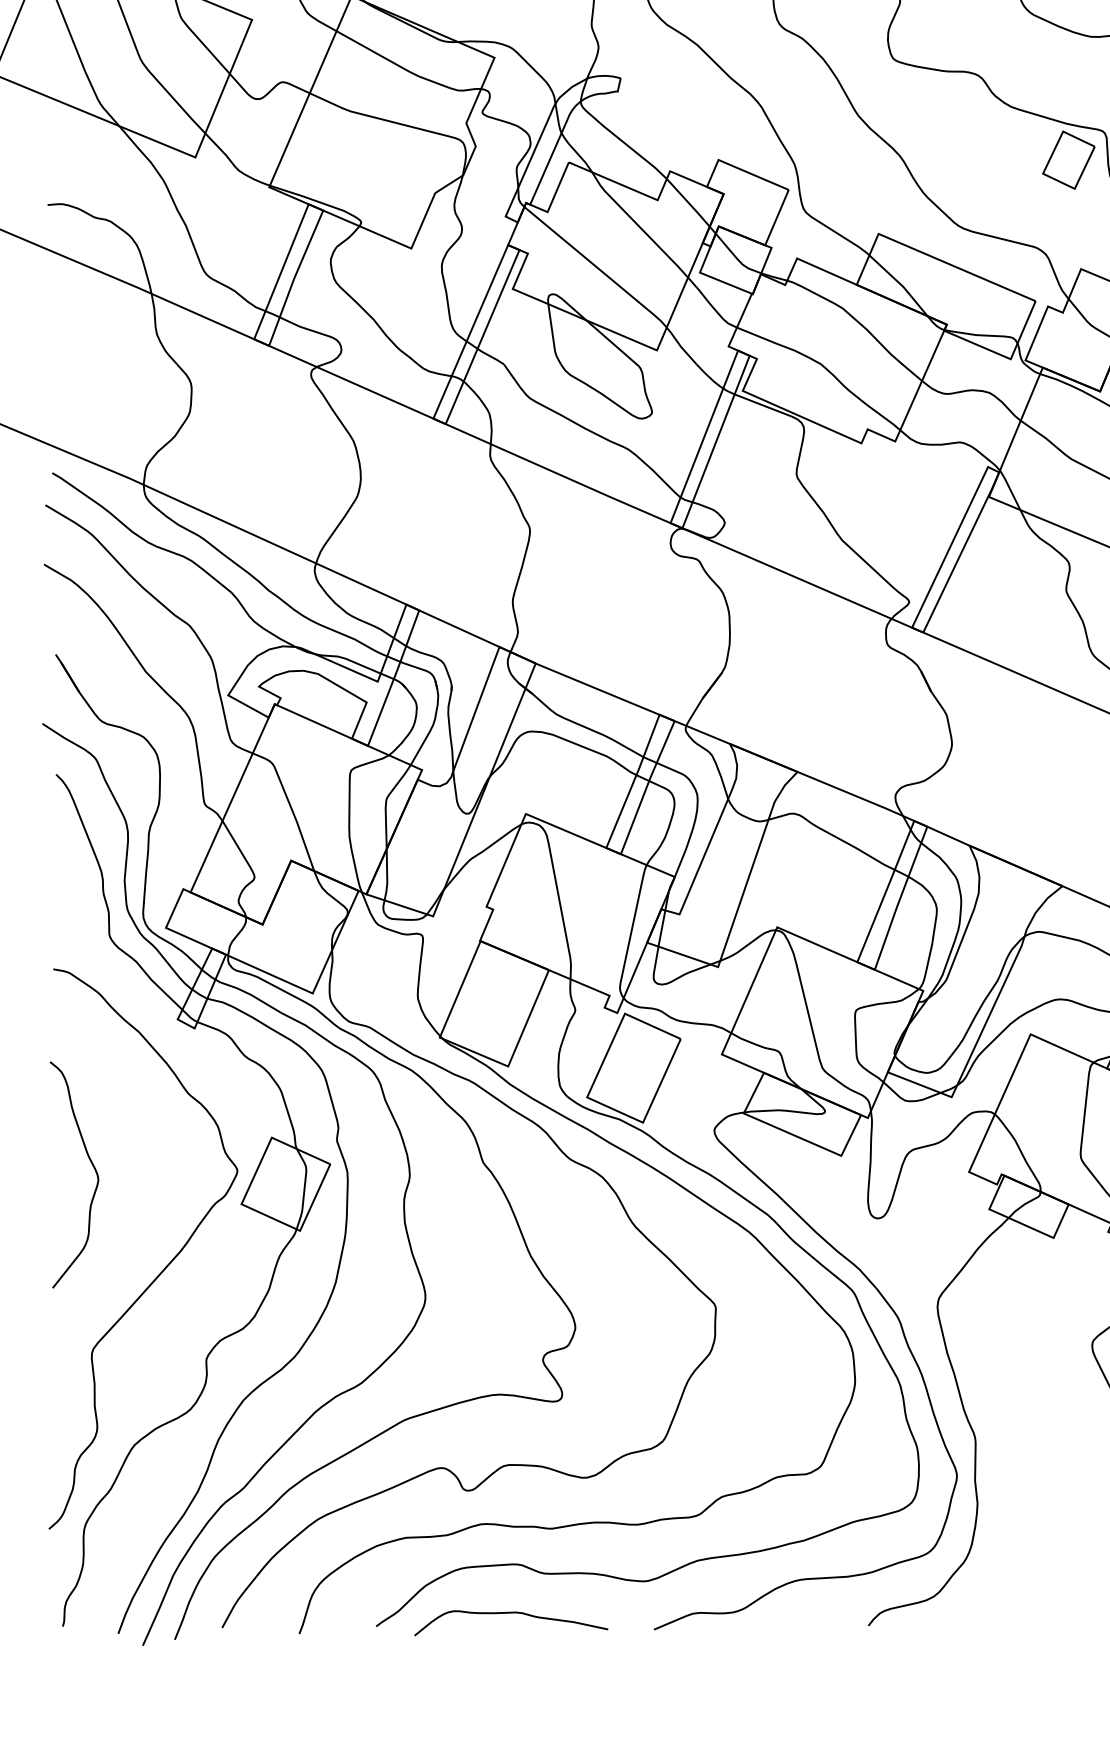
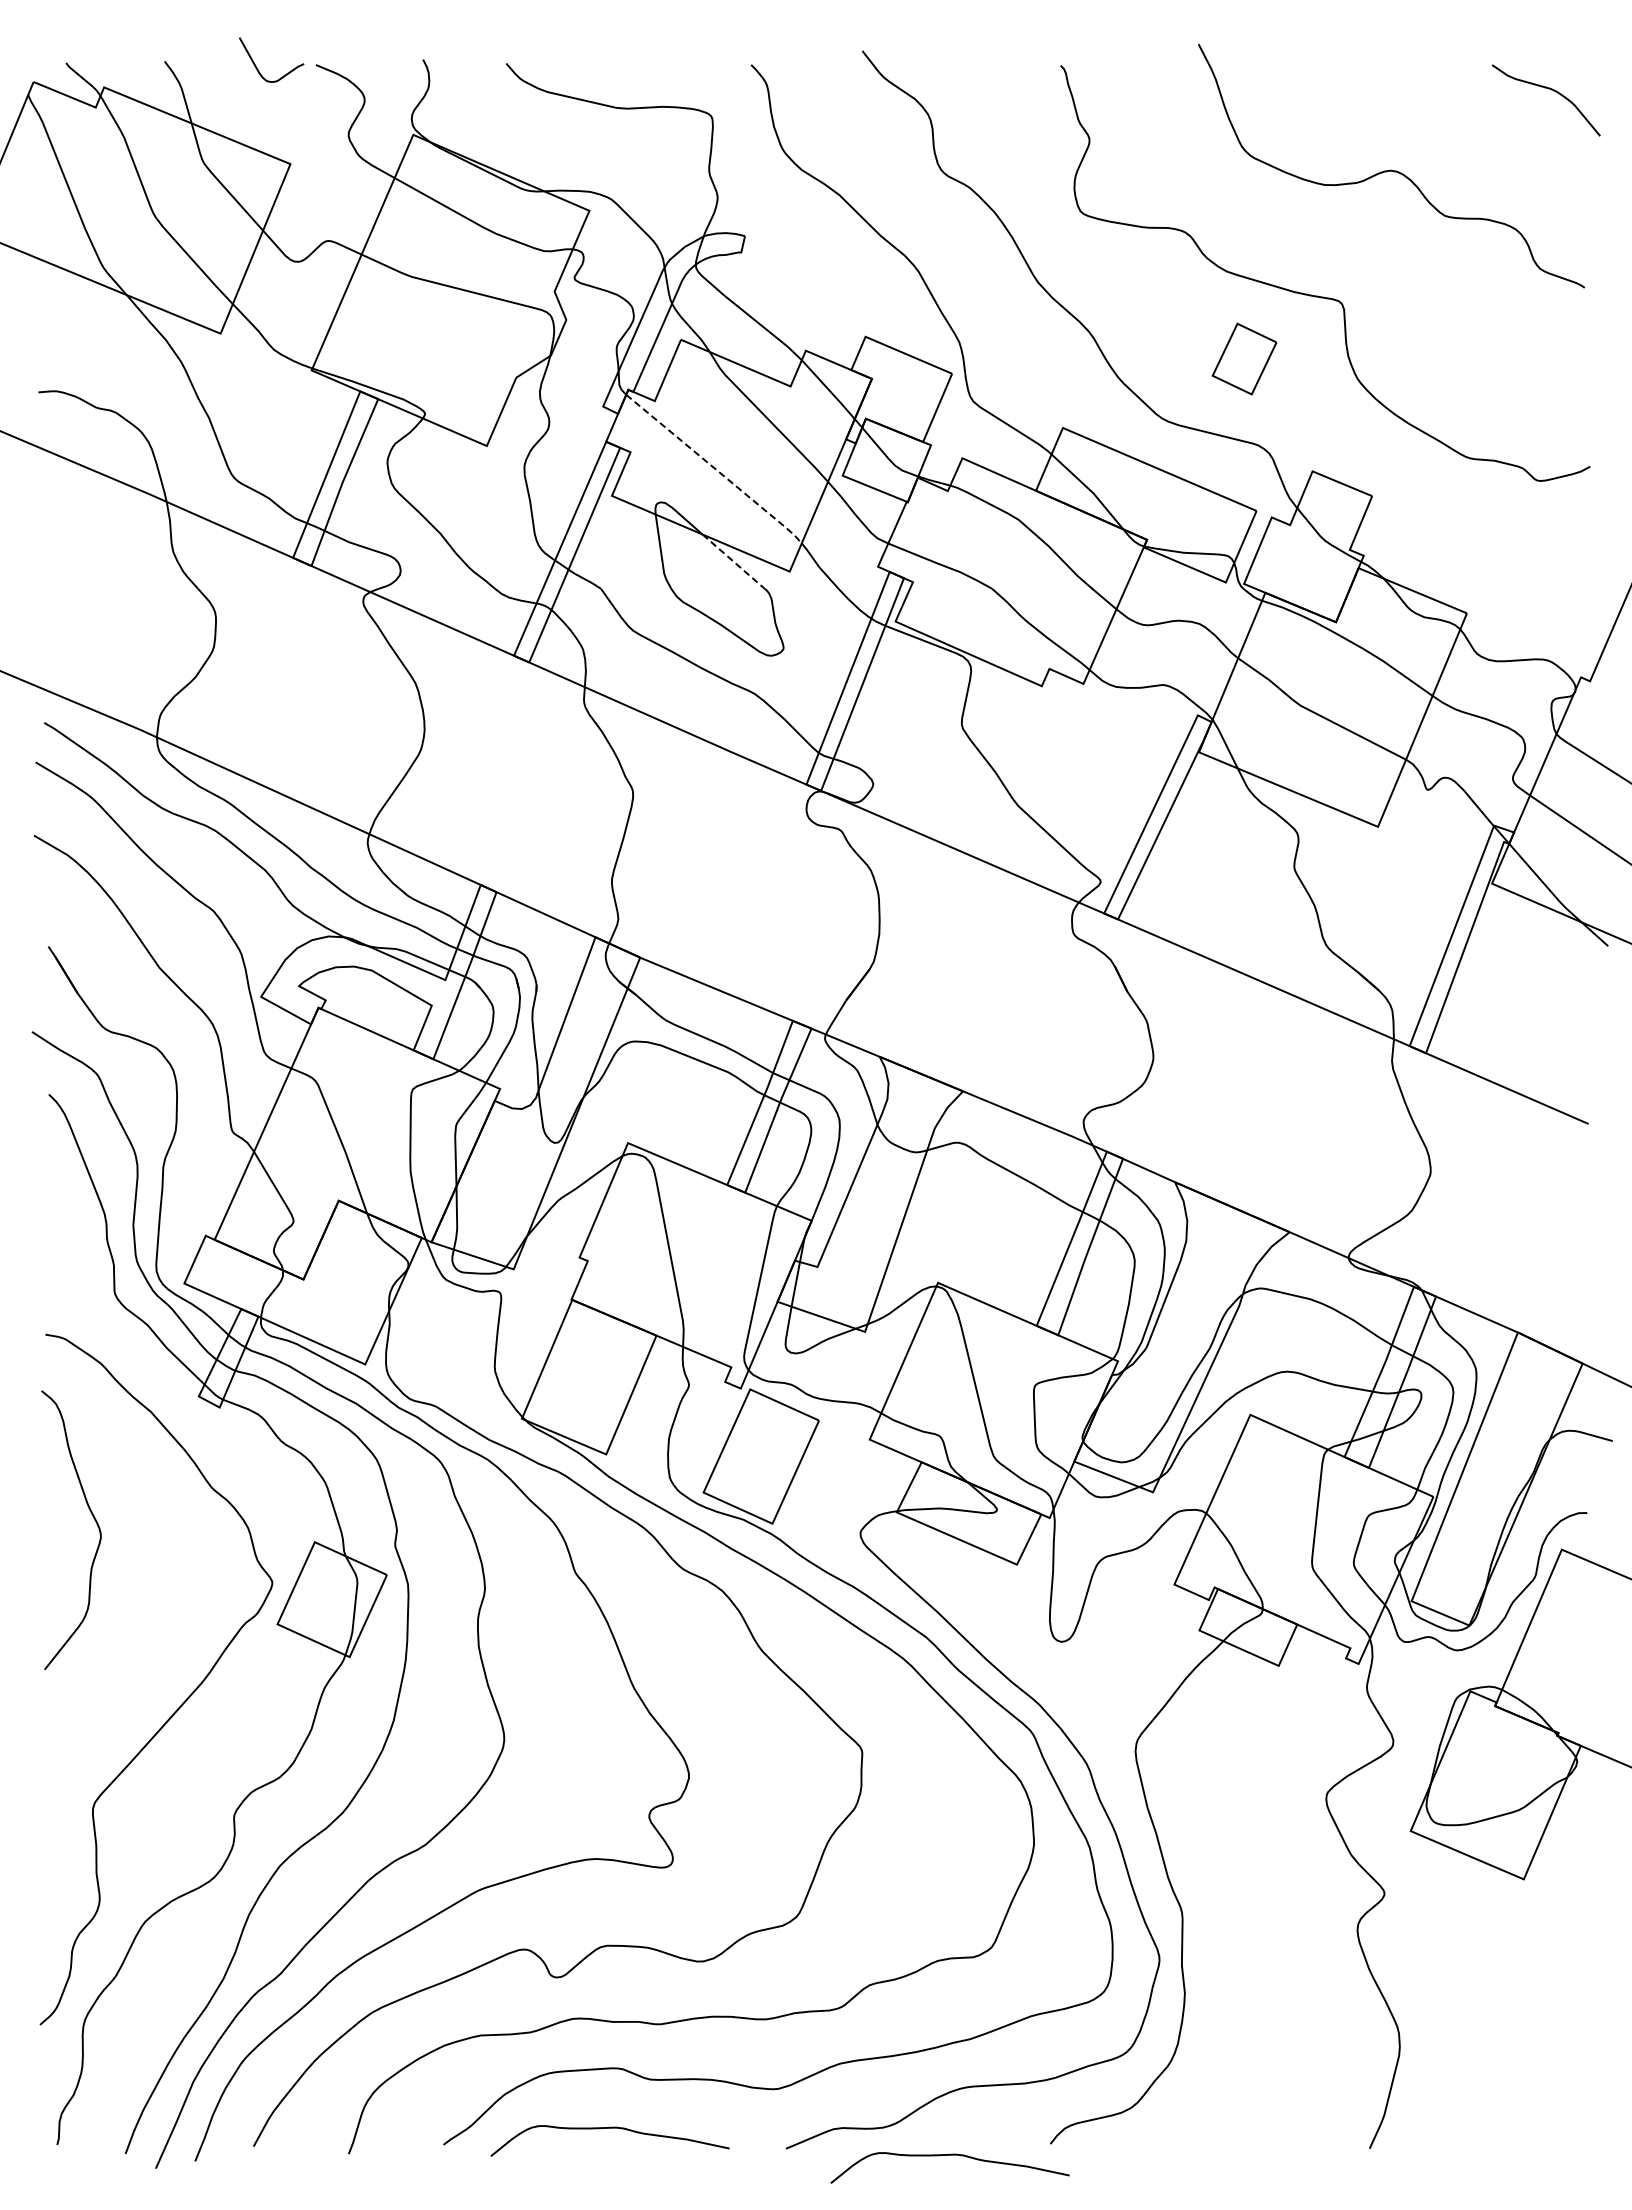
part: (1068, 159) -> (1244, 358), moved
line: (597, 267) -> (716, 469), solid -> dashed
line: (612, 342) -> (734, 561), solid -> dashed
curve: (92, 1165) -> (93, 1518), moved
curve: (786, 1635) -> (949, 2155), added

